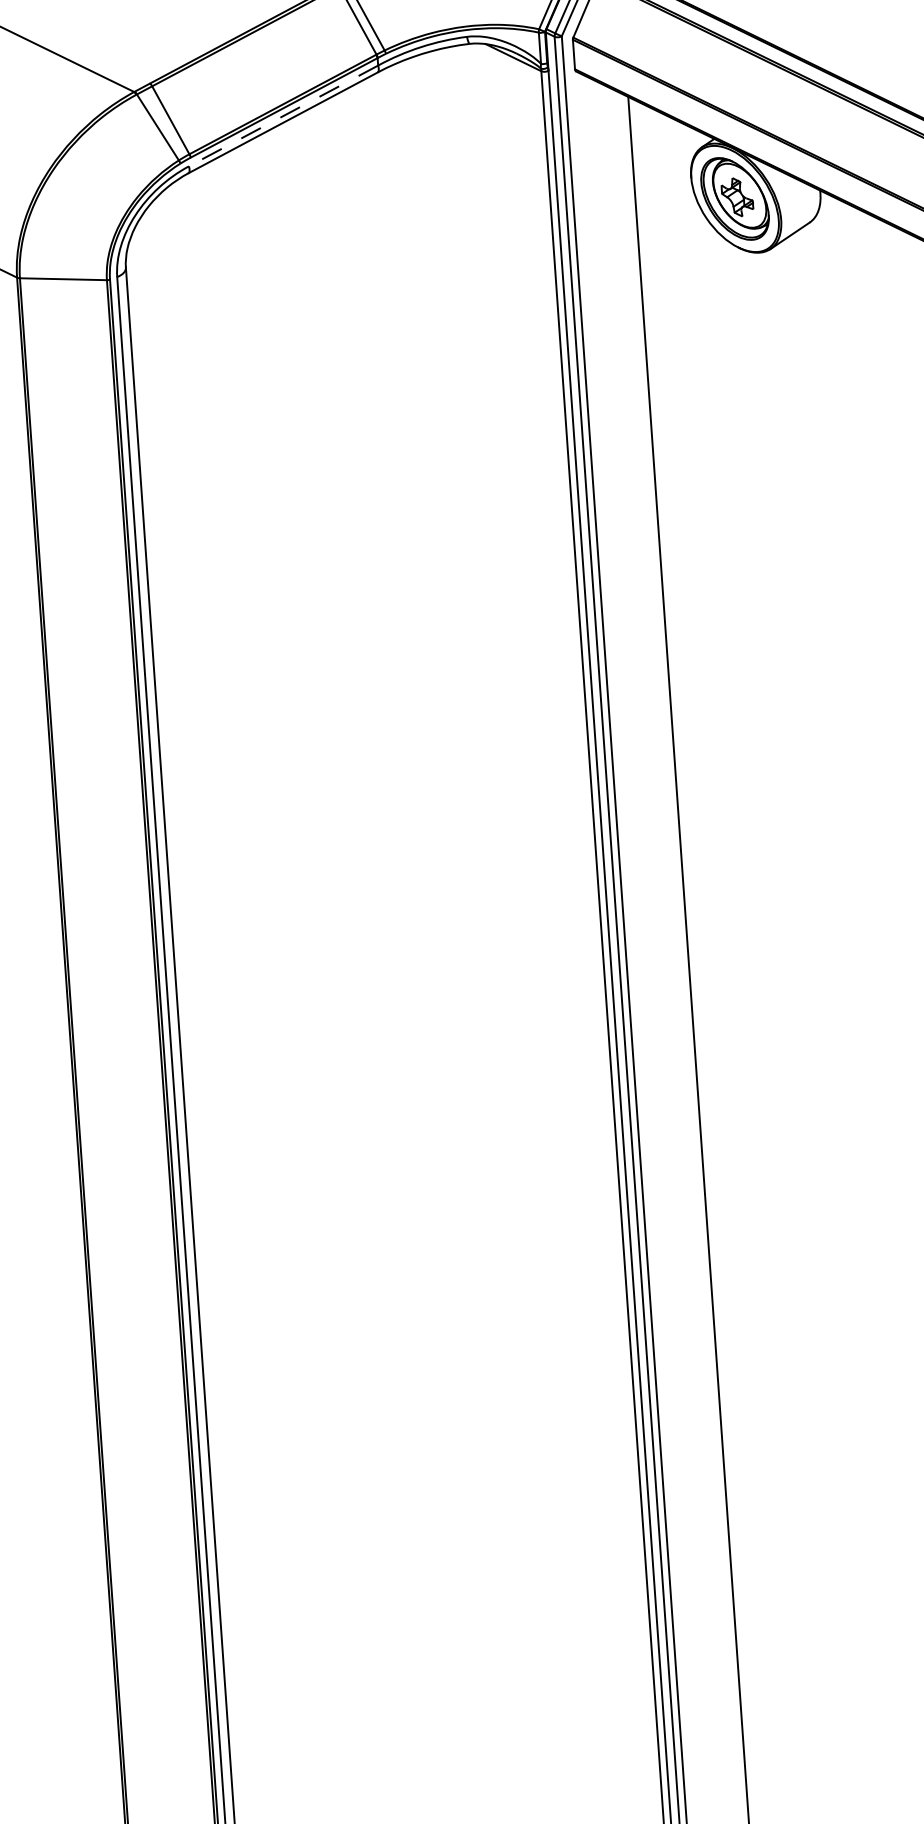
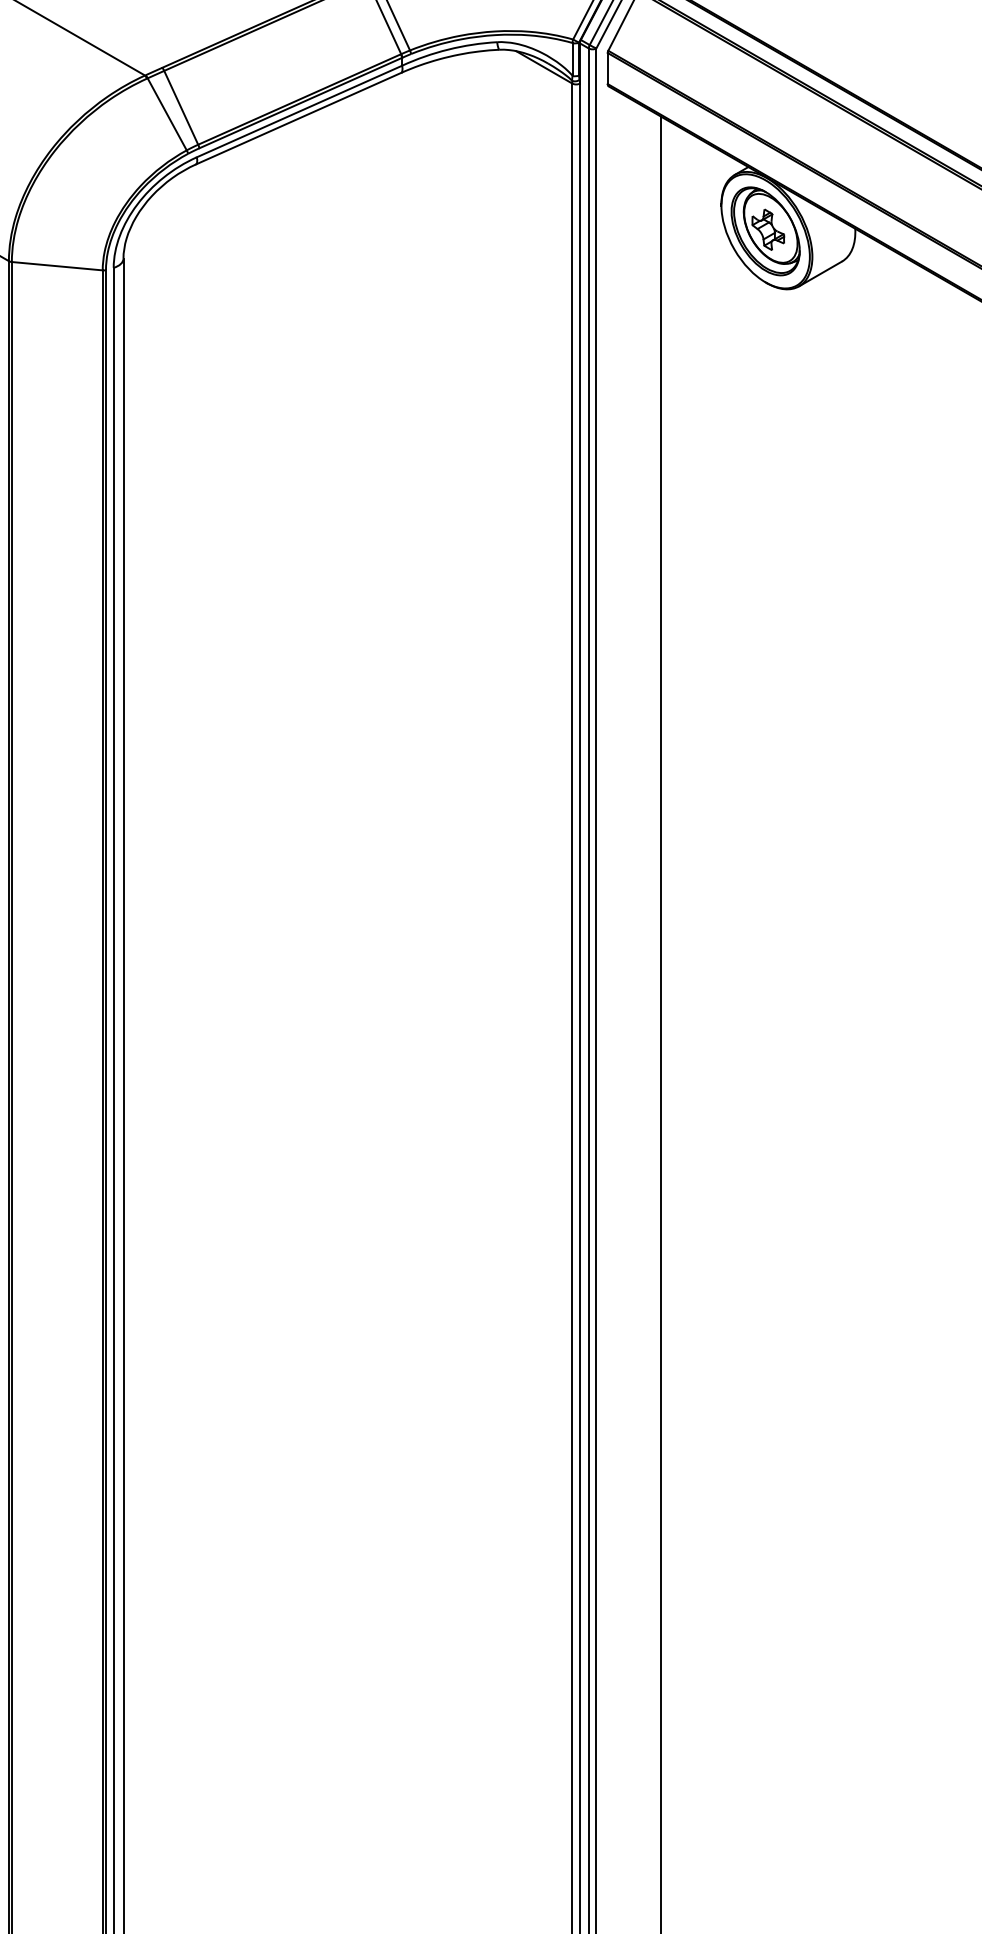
line: (283, 115) -> (299, 111), dashed -> solid

